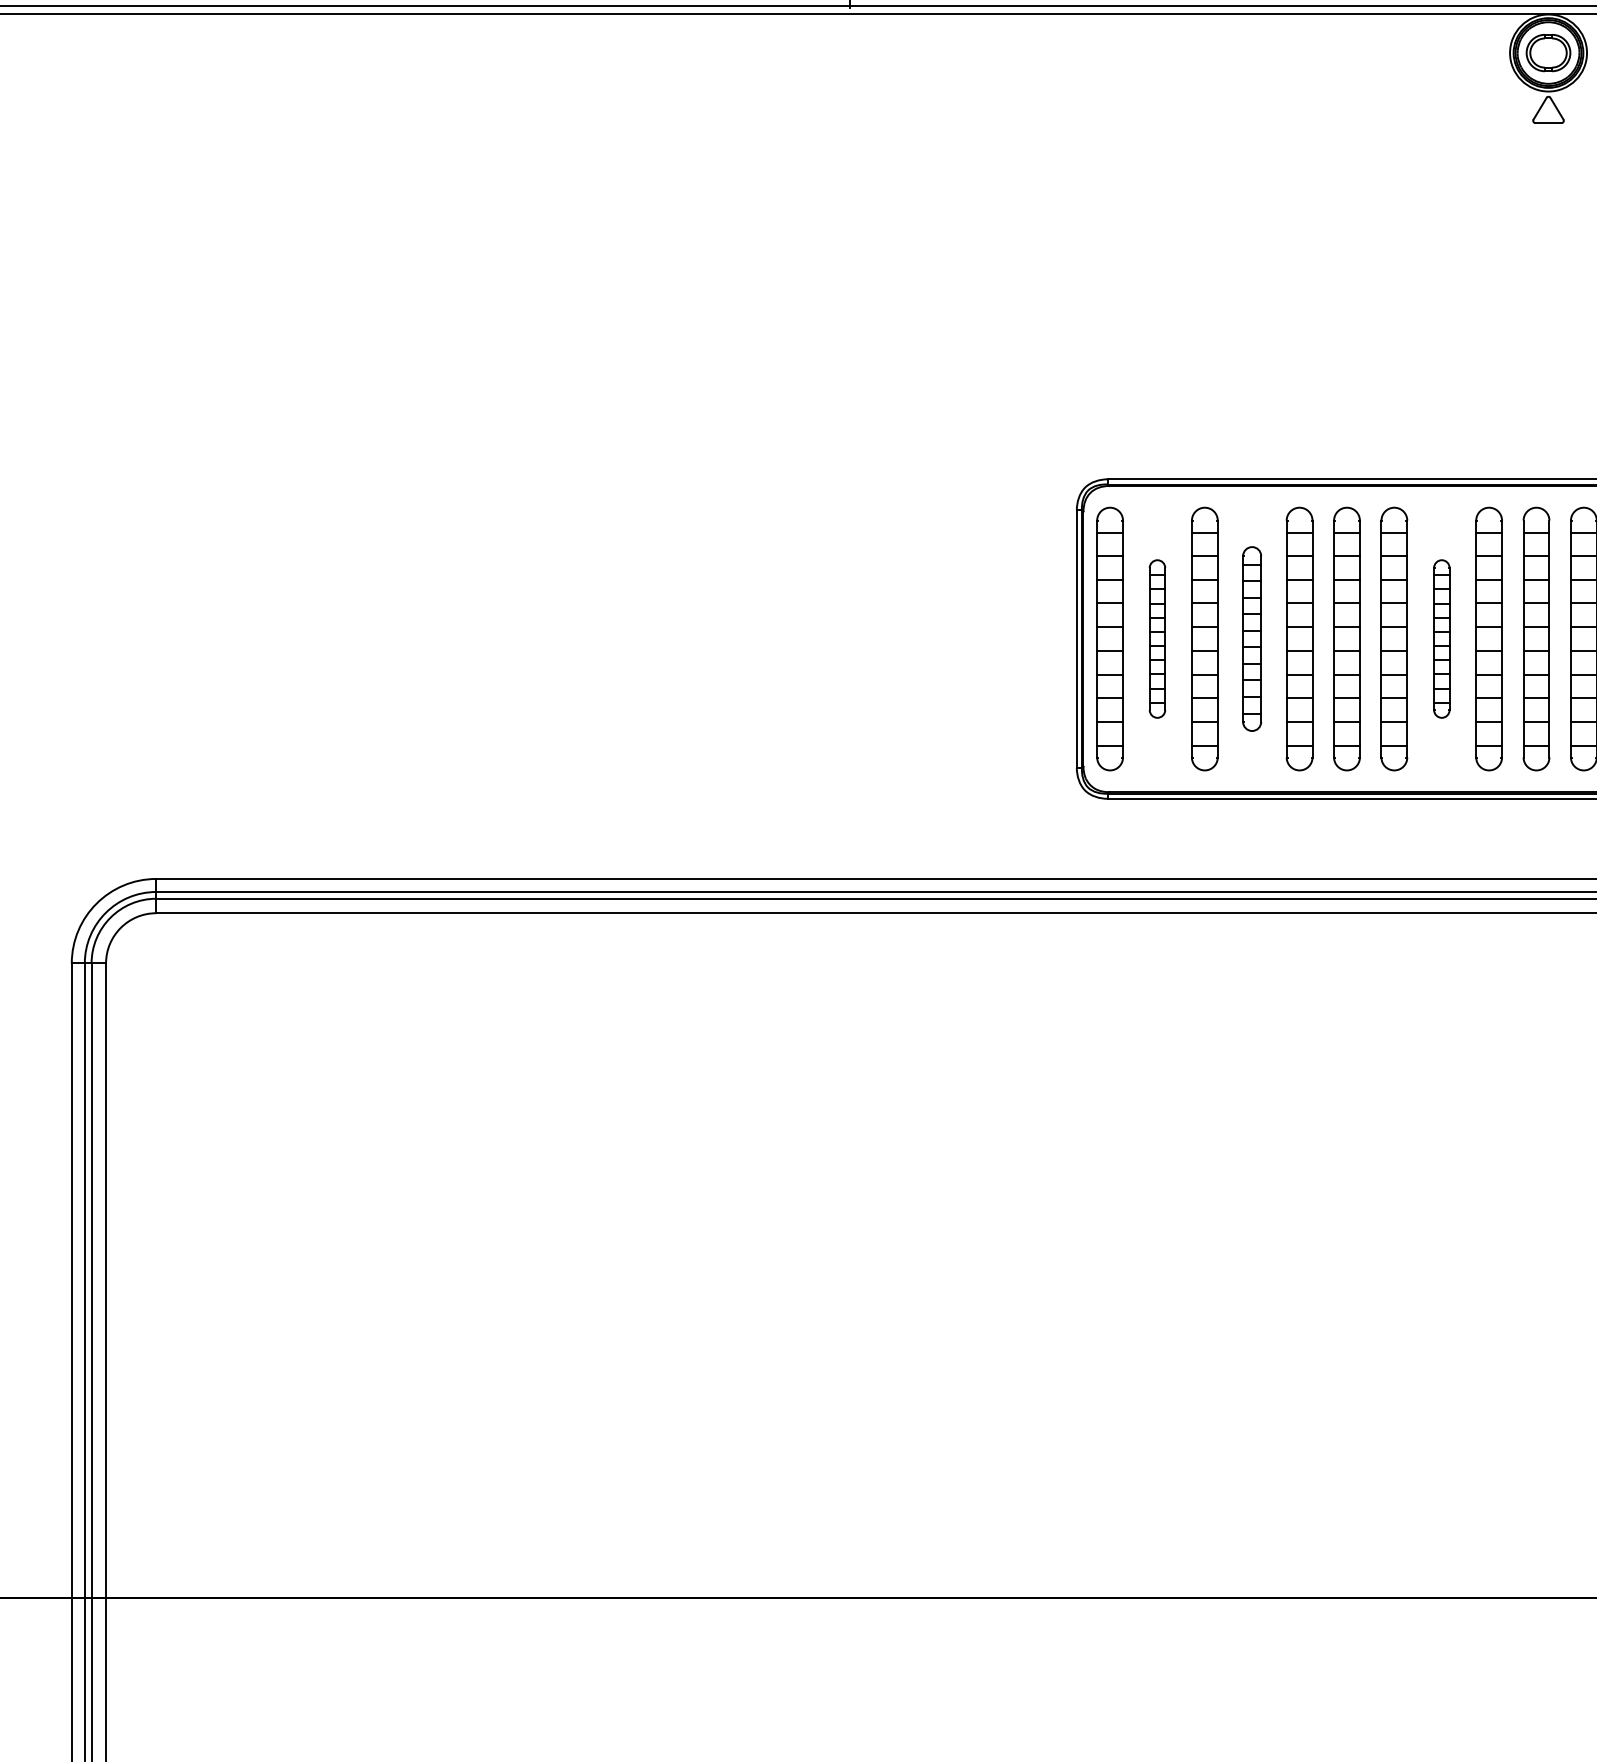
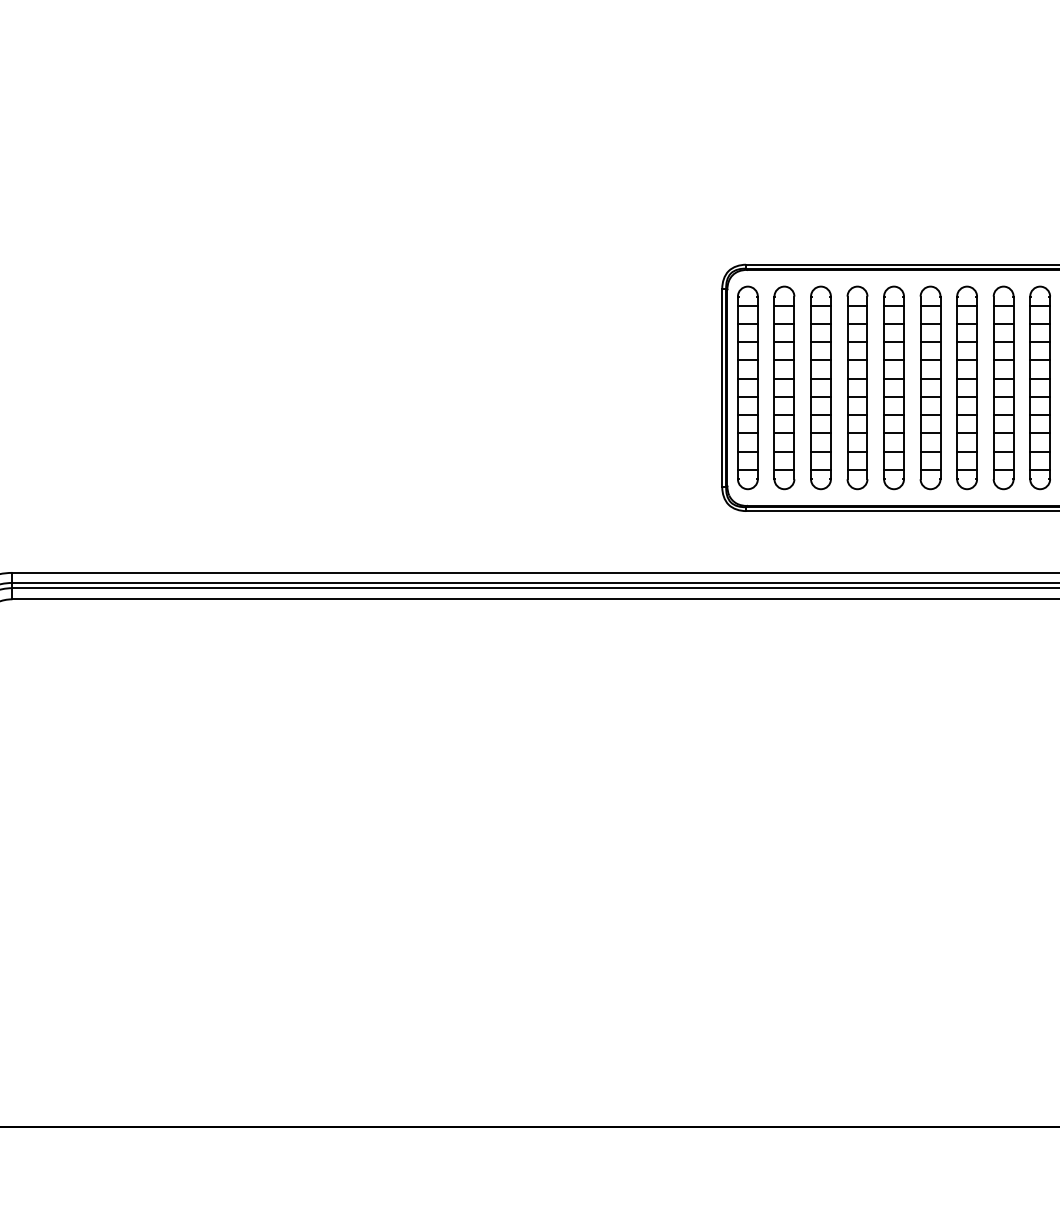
part: (1157, 638) -> (784, 387), size x1.67
part: (1251, 638) -> (856, 387), size x1.43
part: (1441, 638) -> (1003, 387), size x1.67

